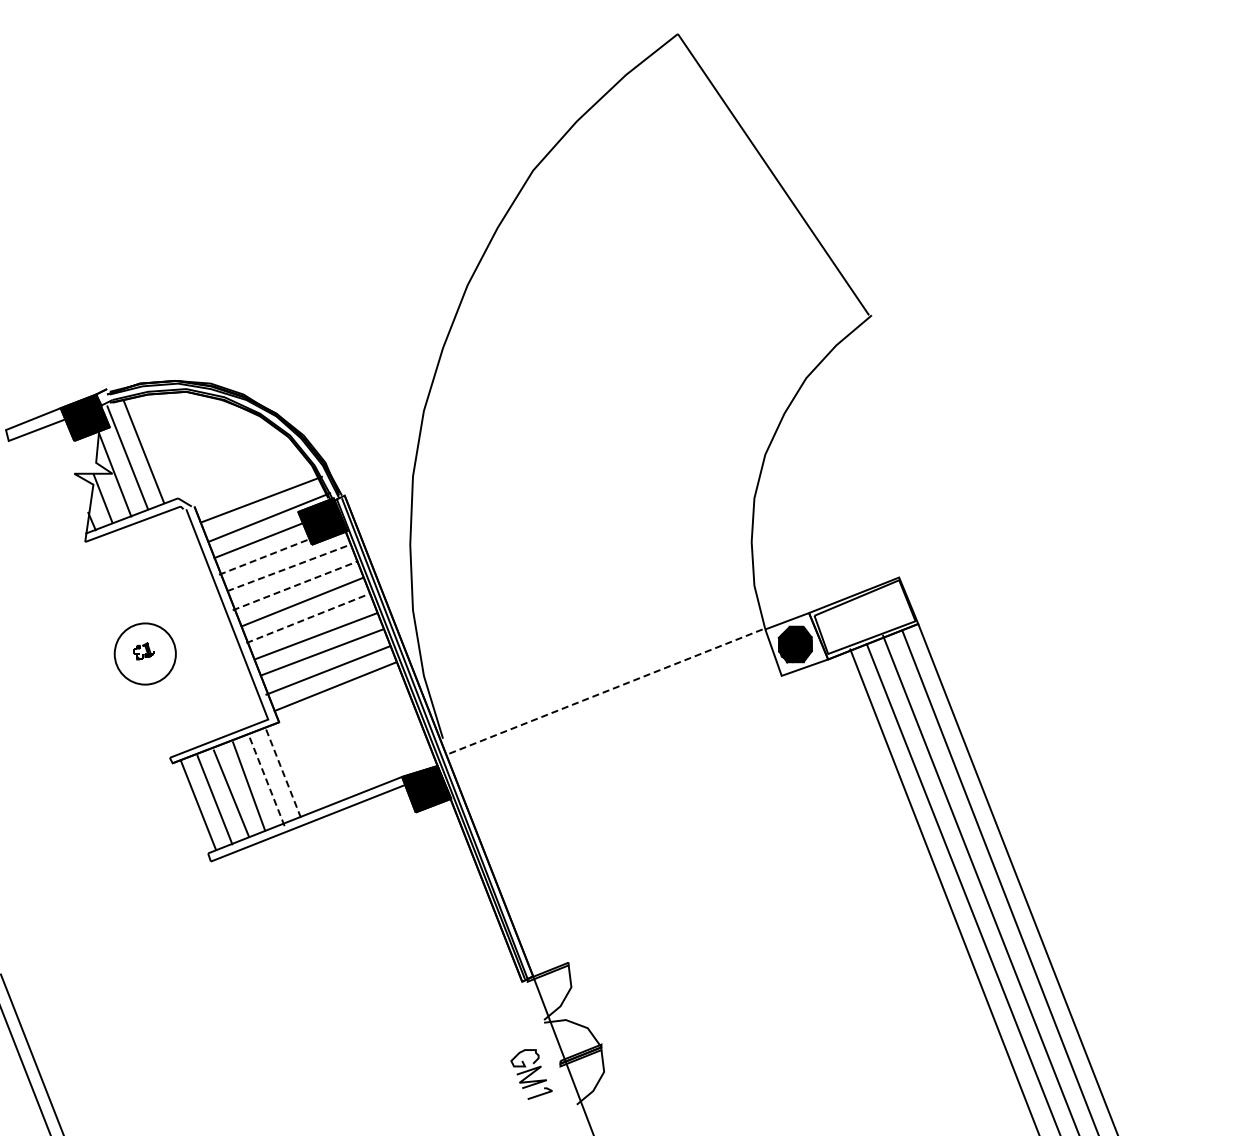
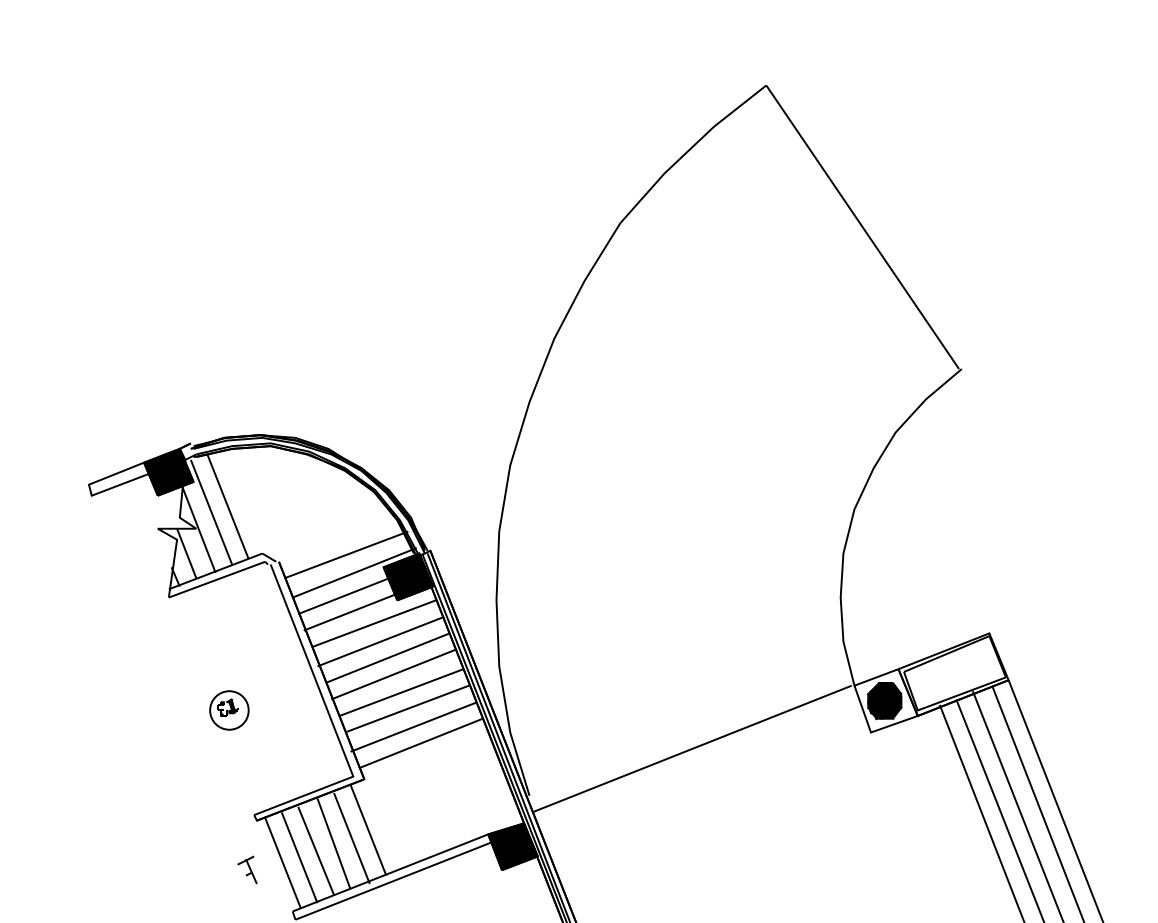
line: (264, 556) -> (349, 612), dashed -> solid
line: (288, 568) -> (373, 624), dashed -> solid
line: (296, 585) -> (381, 641), dashed -> solid
line: (308, 618) -> (393, 674), dashed -> solid
circle: (145, 653) -> (229, 709), size x0.62
line: (603, 692) -> (691, 749), dashed -> solid
line: (283, 772) -> (368, 829), dashed -> solid
line: (266, 780) -> (351, 837), dashed -> solid
part: (163, 812) -> (247, 870), added

